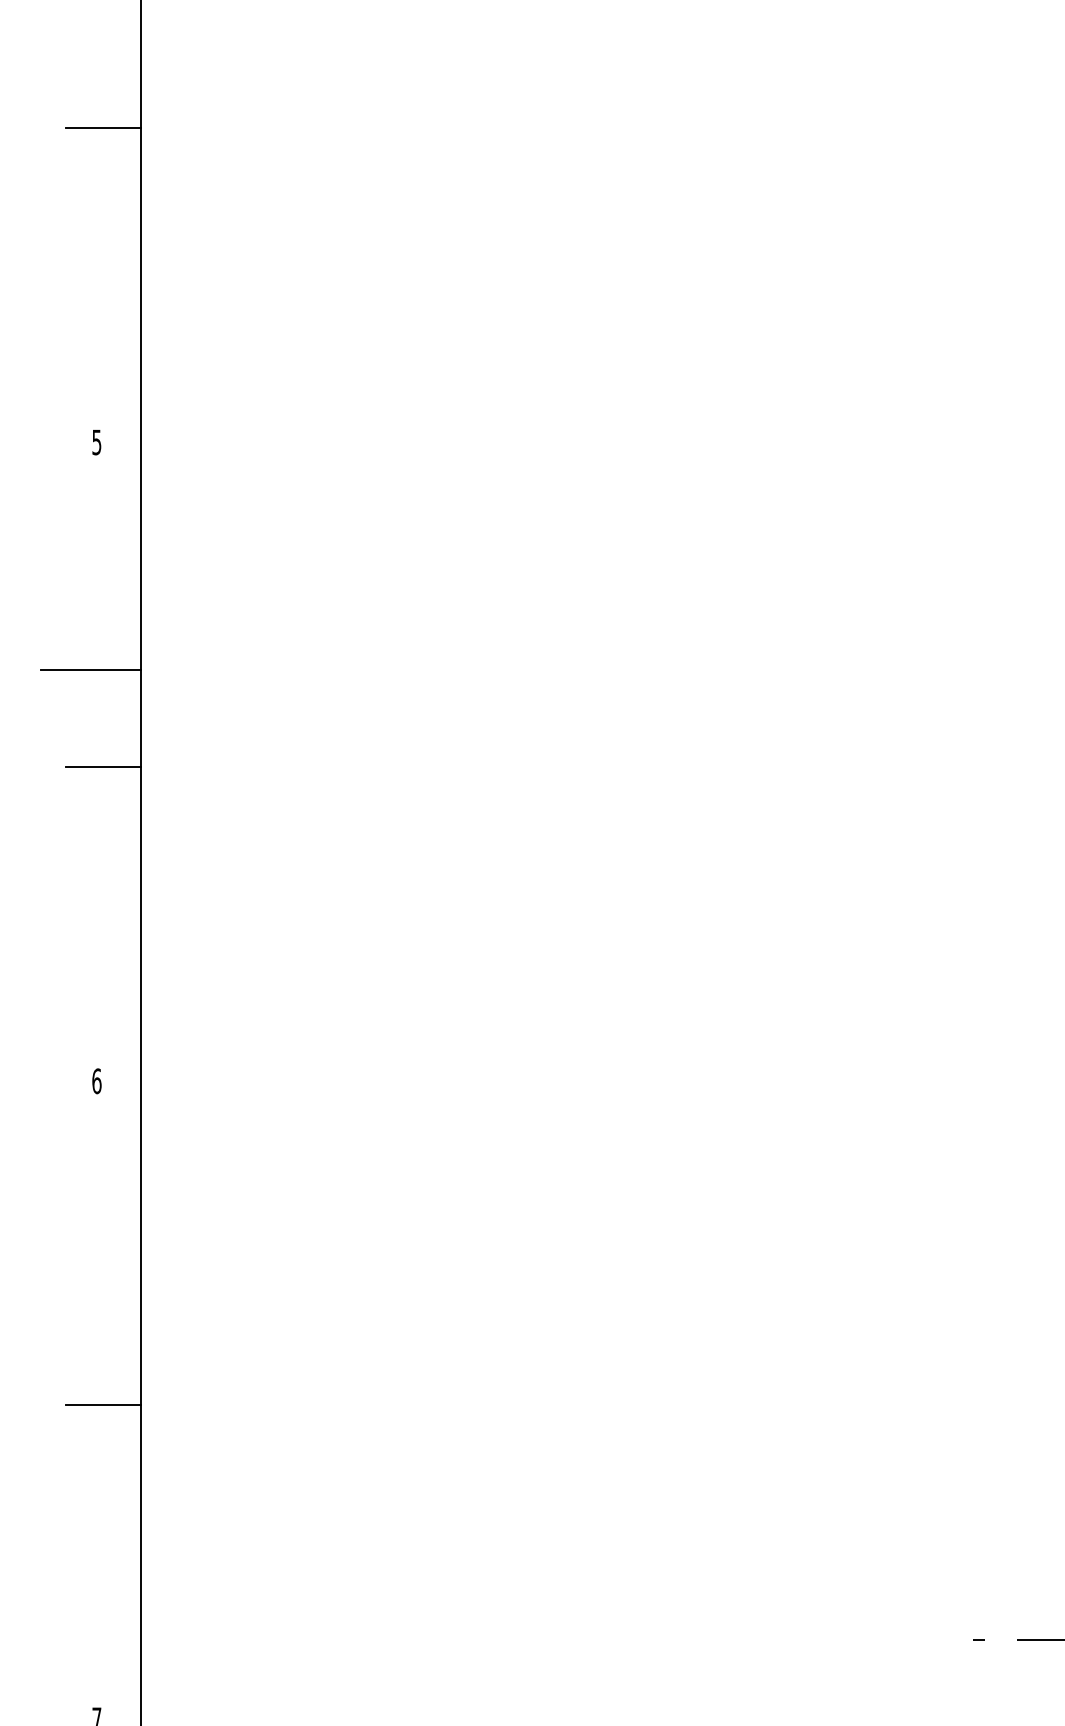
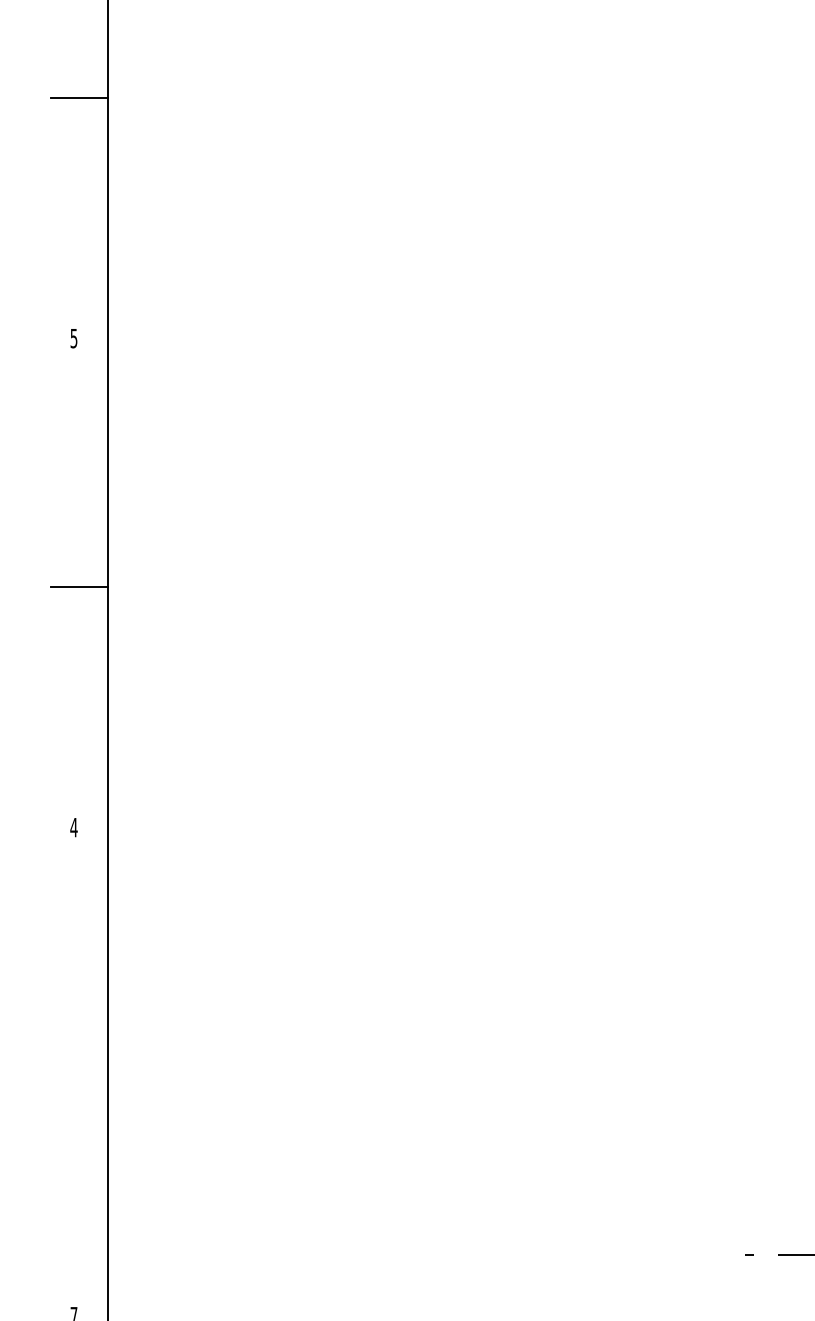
line: (90, 670) -> (69, 513), removed
text: (96, 1081) -> (73, 827), 6 -> 4
line: (104, 1405) -> (79, 1075), removed

